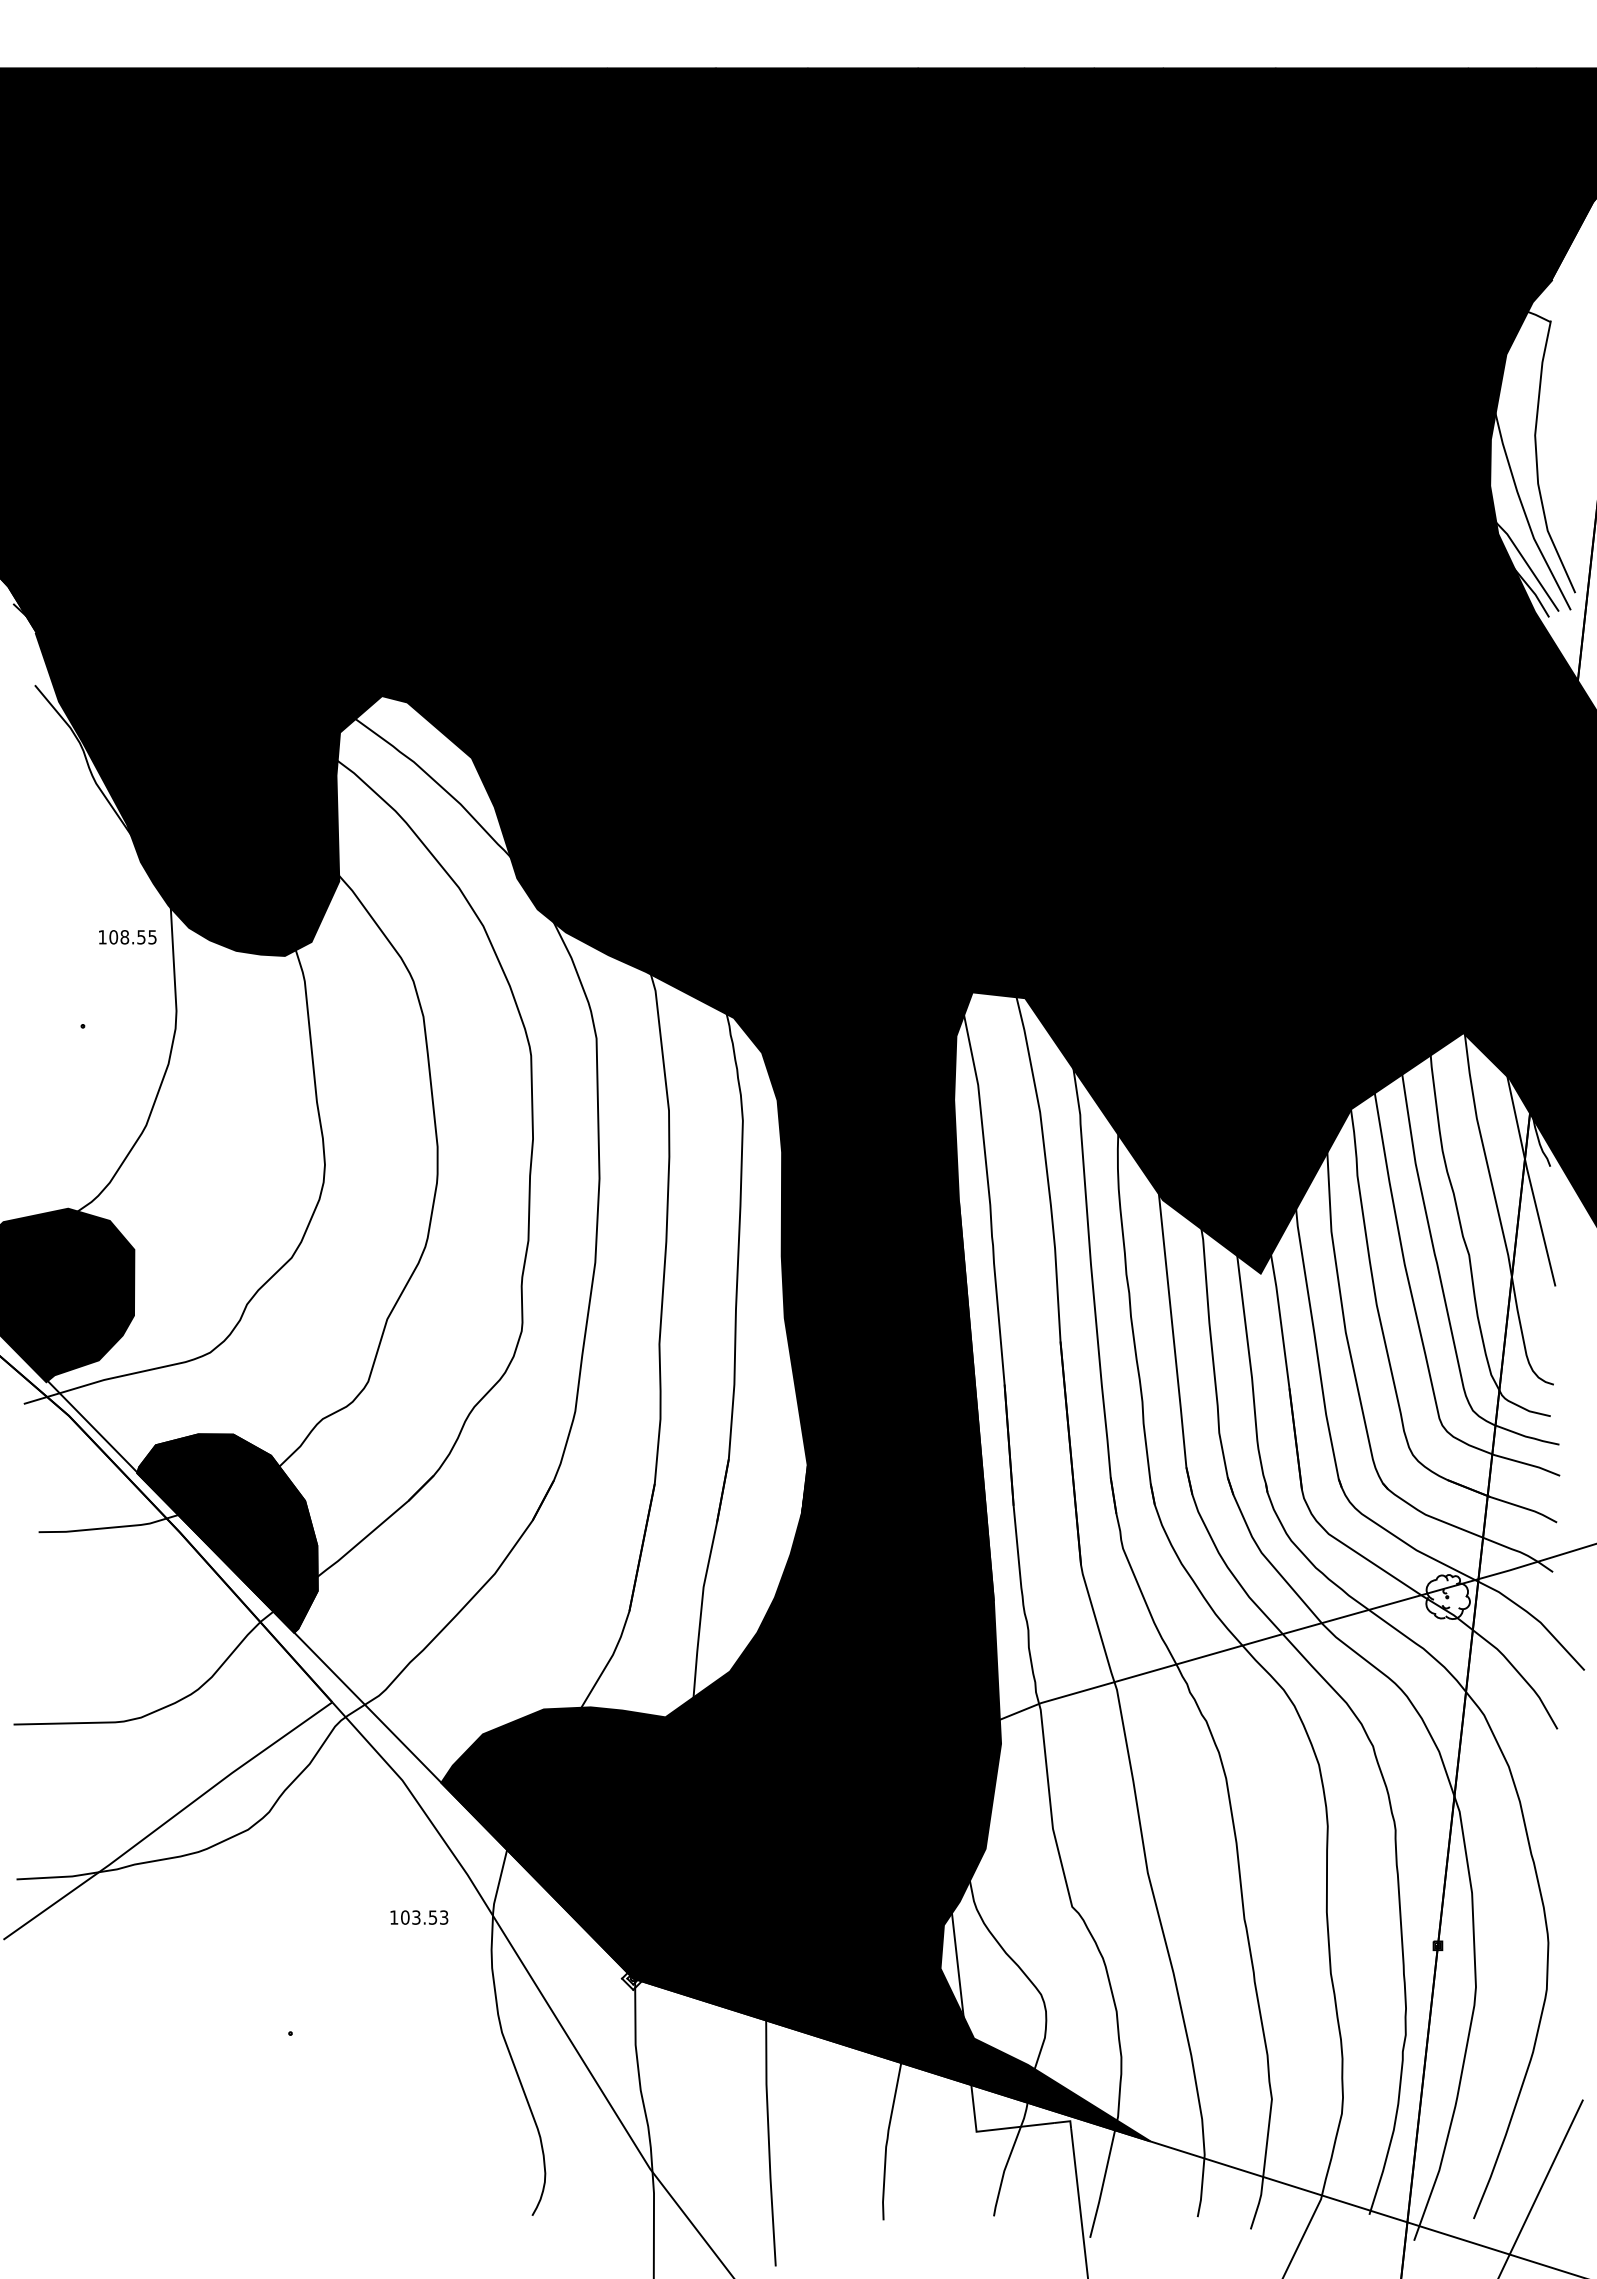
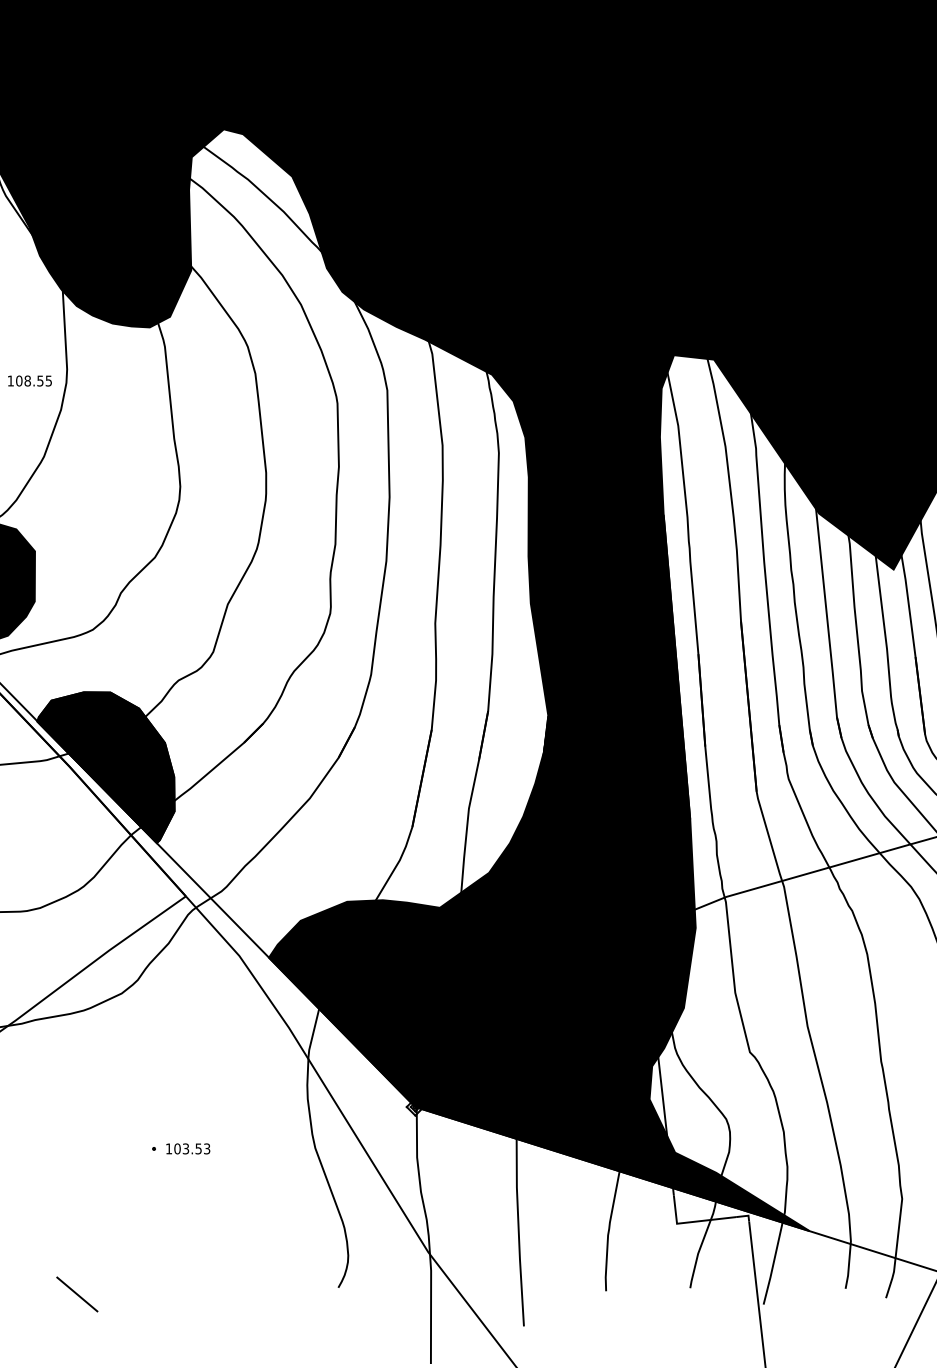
text: (127, 937) -> (29, 381), moved
text: (419, 1917) -> (188, 1148), moved
line: (189, 2224) -> (77, 1294), added

